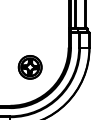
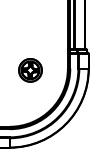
part: (30, 67) -> (30, 70), moved

